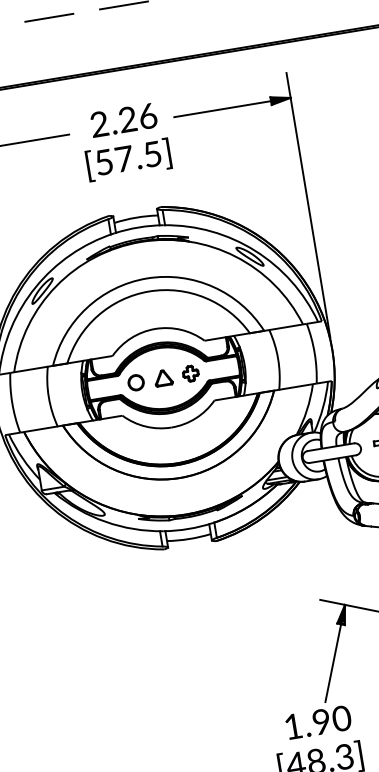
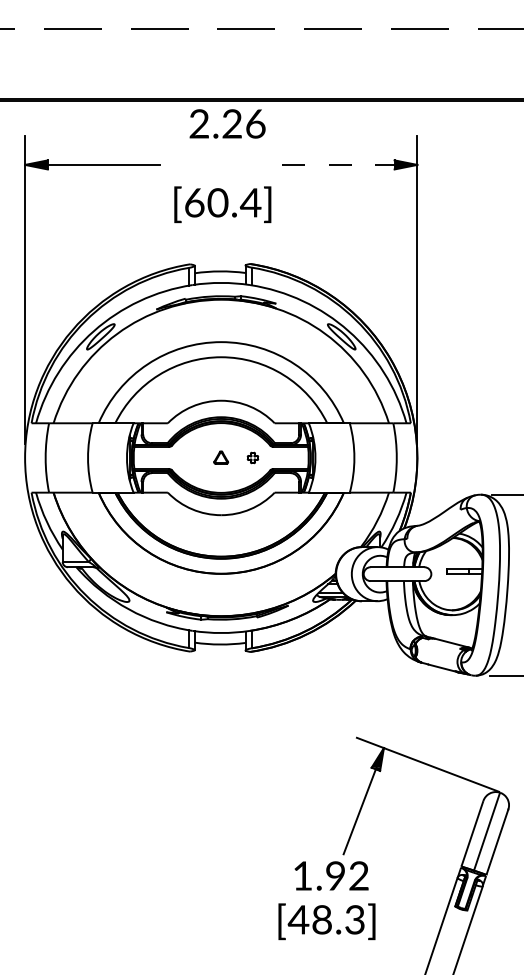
line: (222, 108) -> (338, 164), solid -> dashed
text: (123, 119) -> (227, 123), moved
text: (129, 157) -> (223, 202), [57.5] -> [60.4]
part: (190, 373) -> (252, 457), size x0.6
part: (162, 377) -> (220, 457), size x0.7
part: (136, 382) -> (189, 457), removed
text: (341, 718) -> (358, 875), 1.90 -> 1.92

